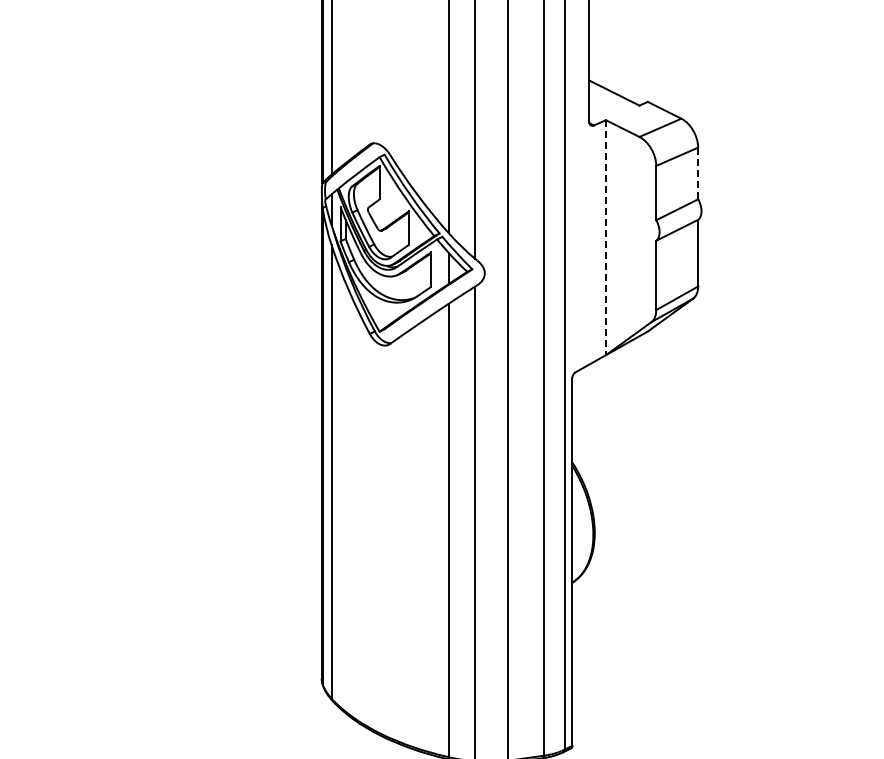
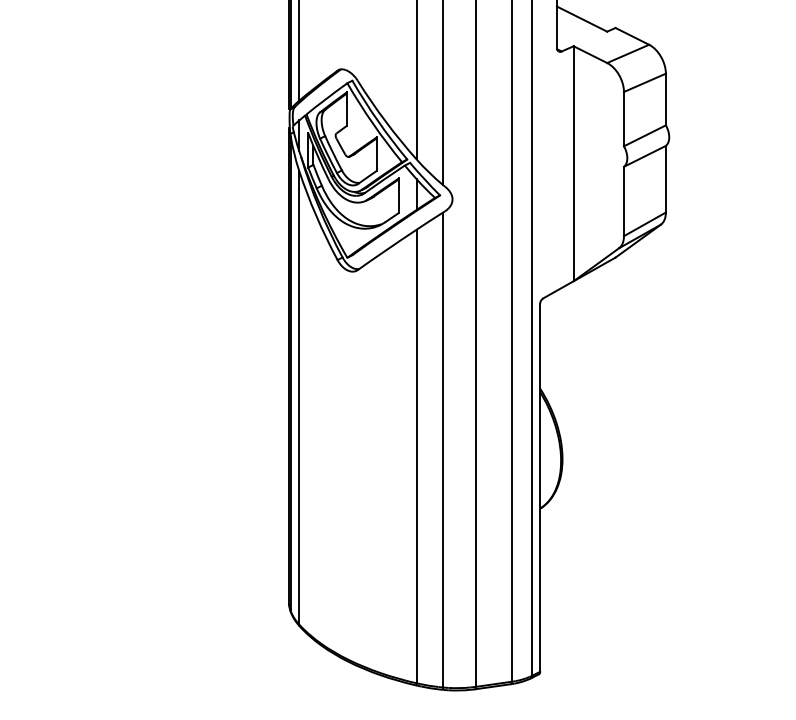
line: (698, 173) -> (666, 99), dashed -> solid
line: (605, 238) -> (573, 164), dashed -> solid

